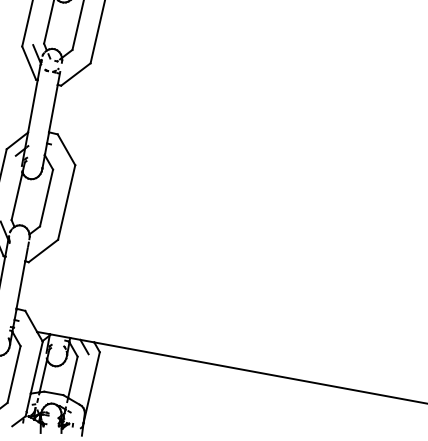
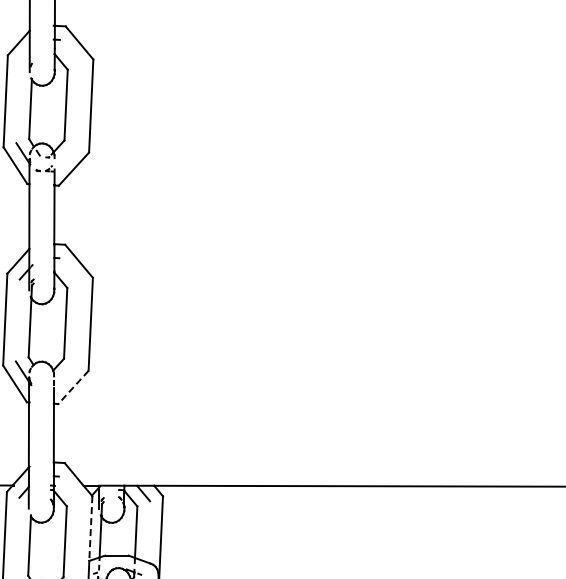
line: (43, 251) -> (73, 387), solid -> dashed
line: (36, 368) -> (90, 529), solid -> dashed

